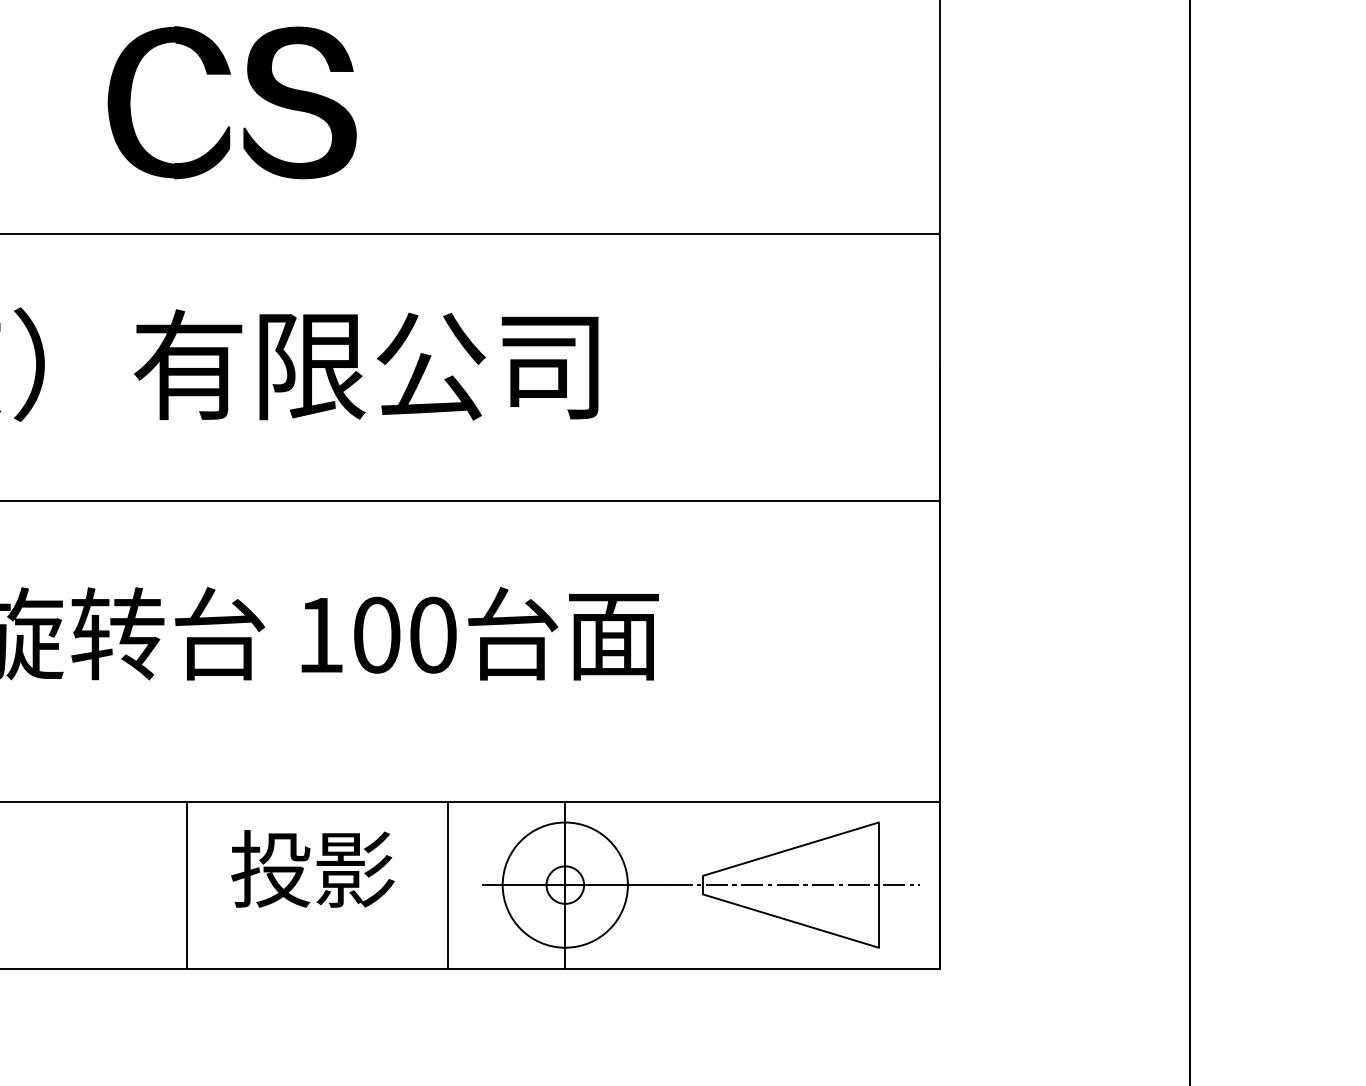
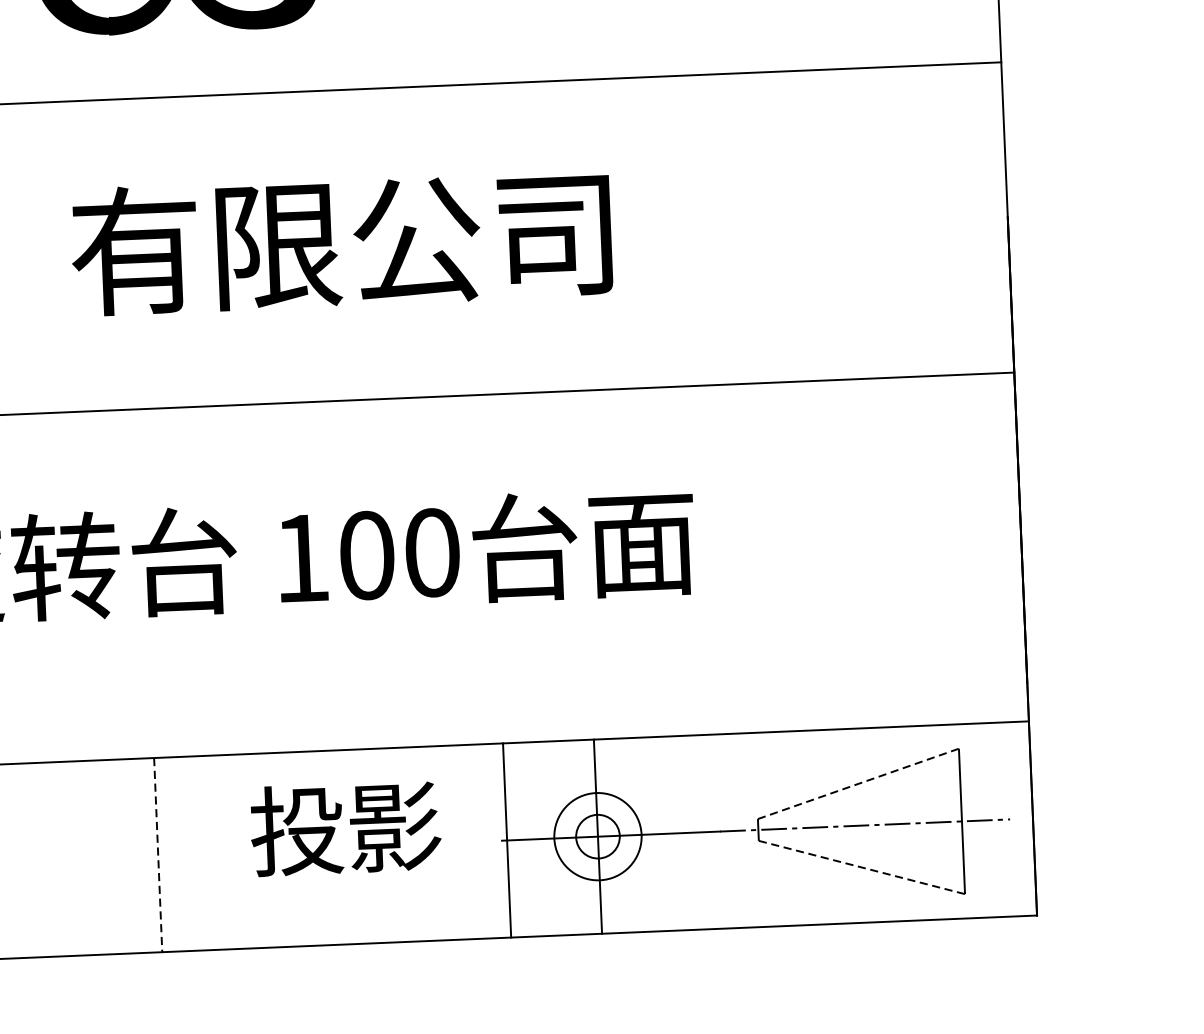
line: (791, 849) -> (858, 784), solid -> dashed
text: (312, 868) -> (345, 827), moved
line: (448, 884) -> (507, 839), moved
circle: (564, 884) -> (596, 835), size x0.6
line: (186, 885) -> (158, 855), solid -> dashed
line: (791, 921) -> (862, 867), solid -> dashed

